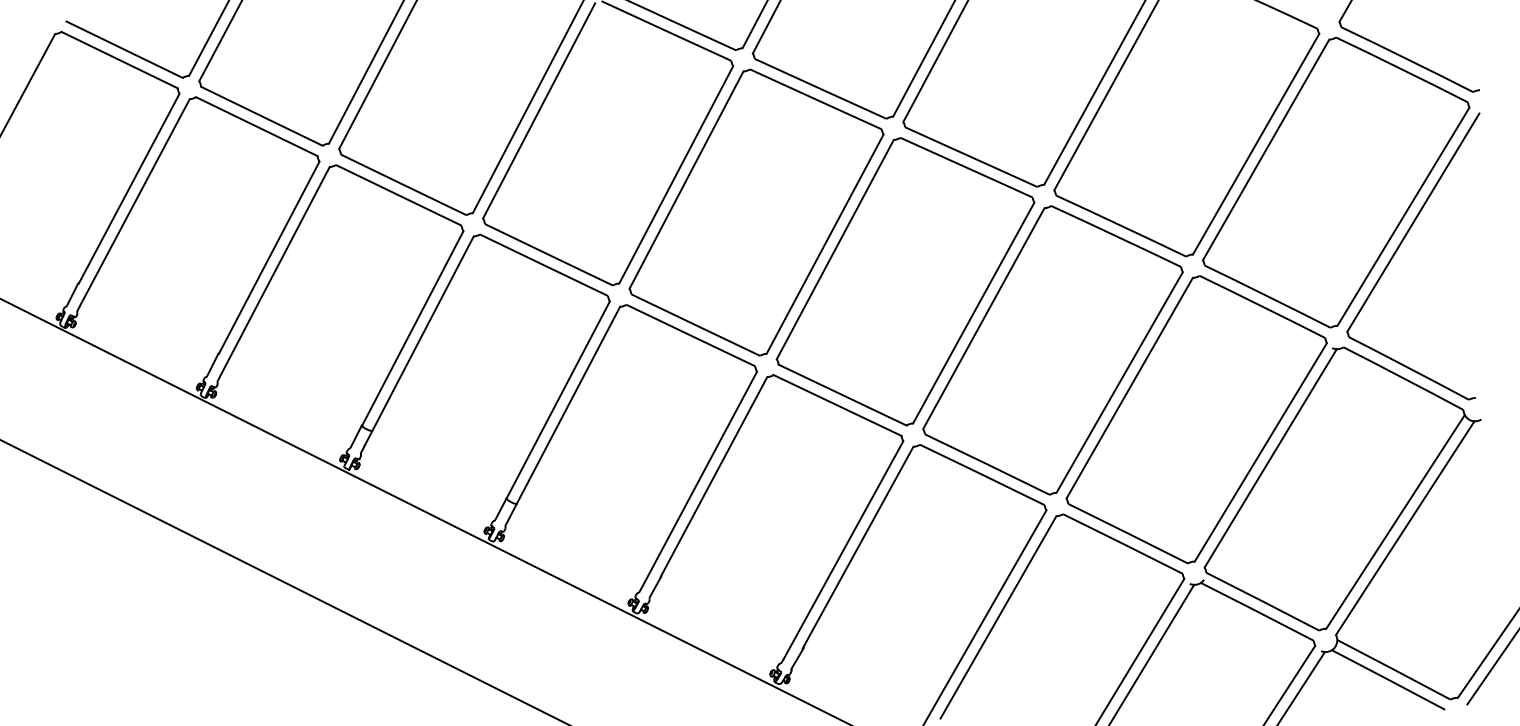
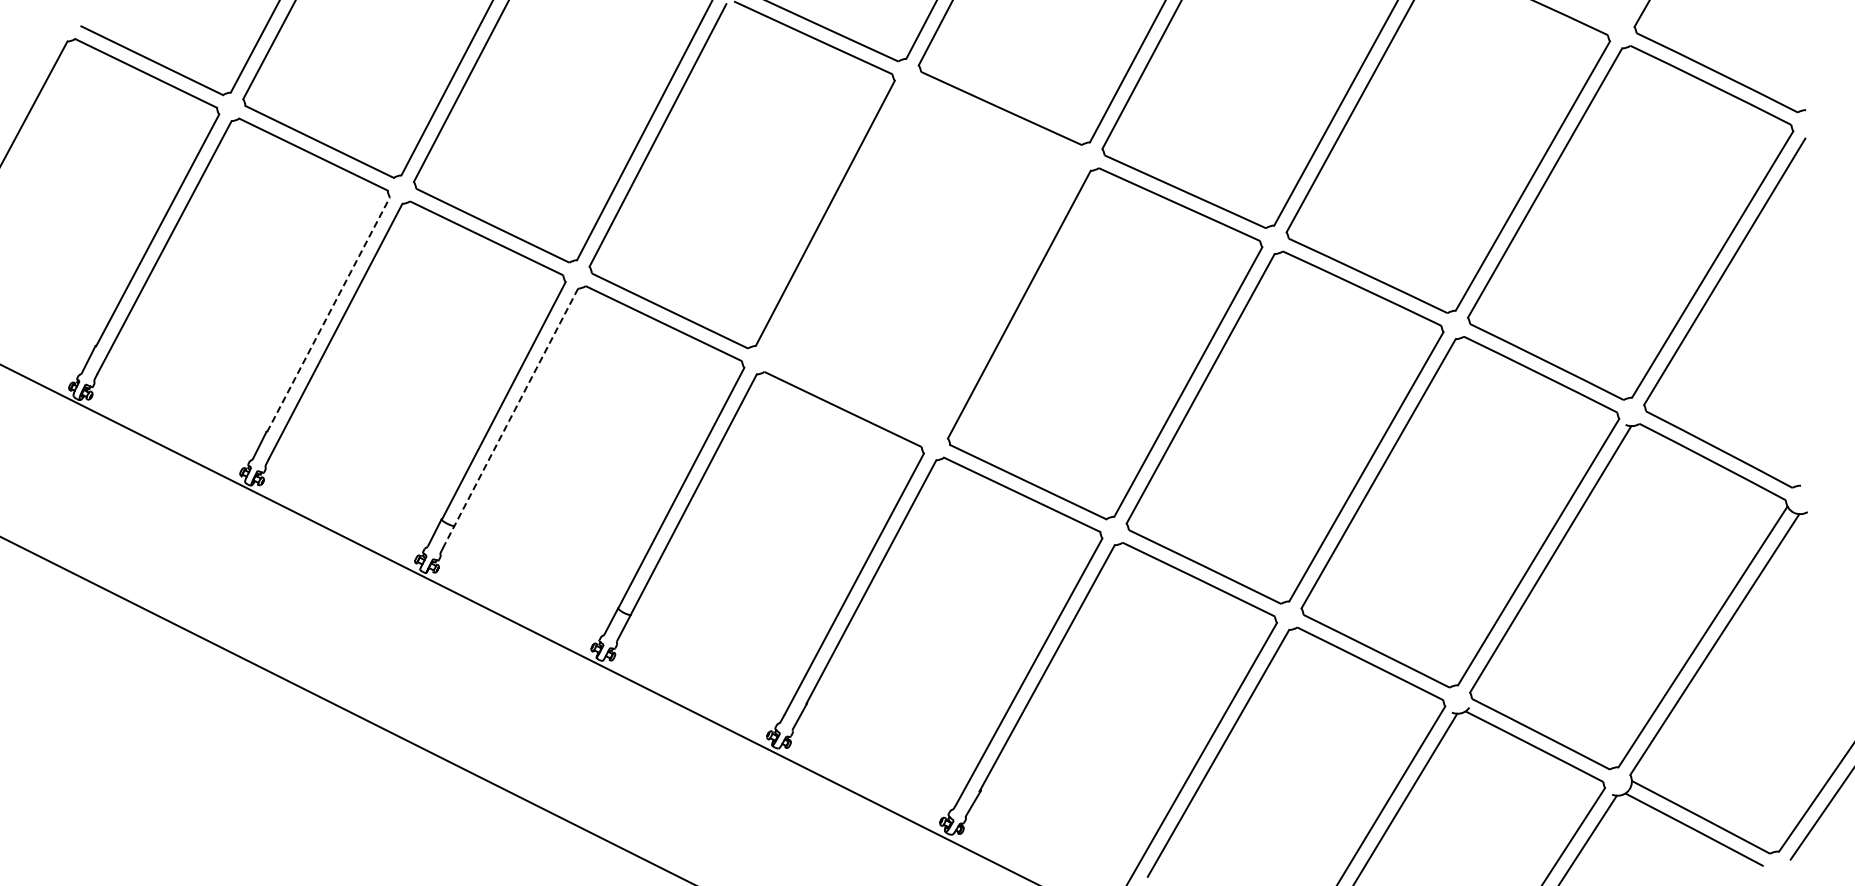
part: (756, 212) -> (923, 259), removed
line: (269, 257) -> (328, 314), solid -> dashed
line: (419, 341) -> (511, 416), solid -> dashed

